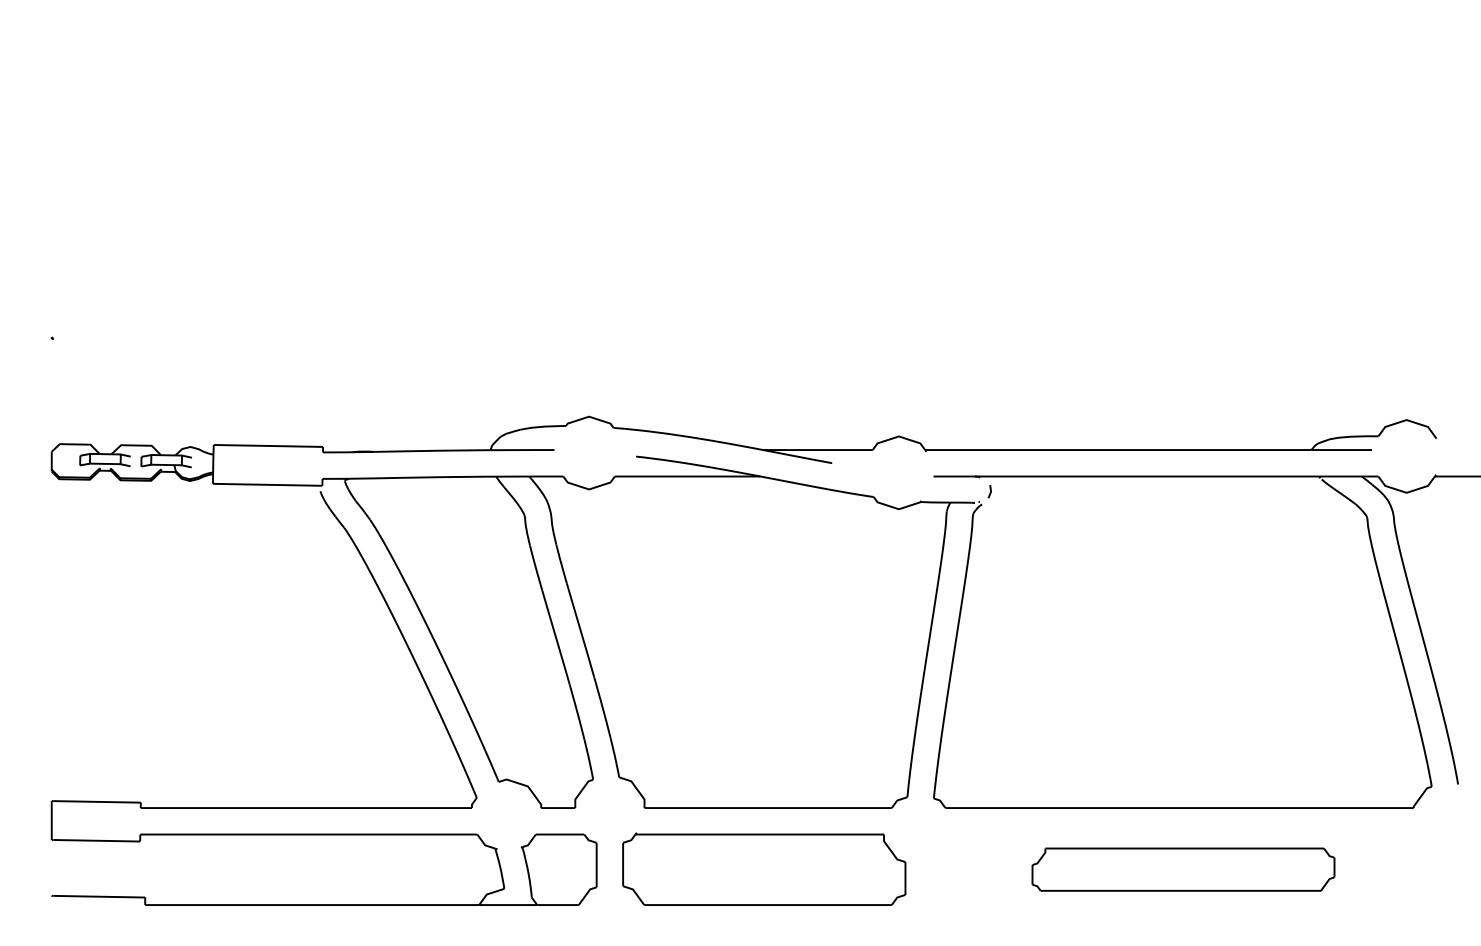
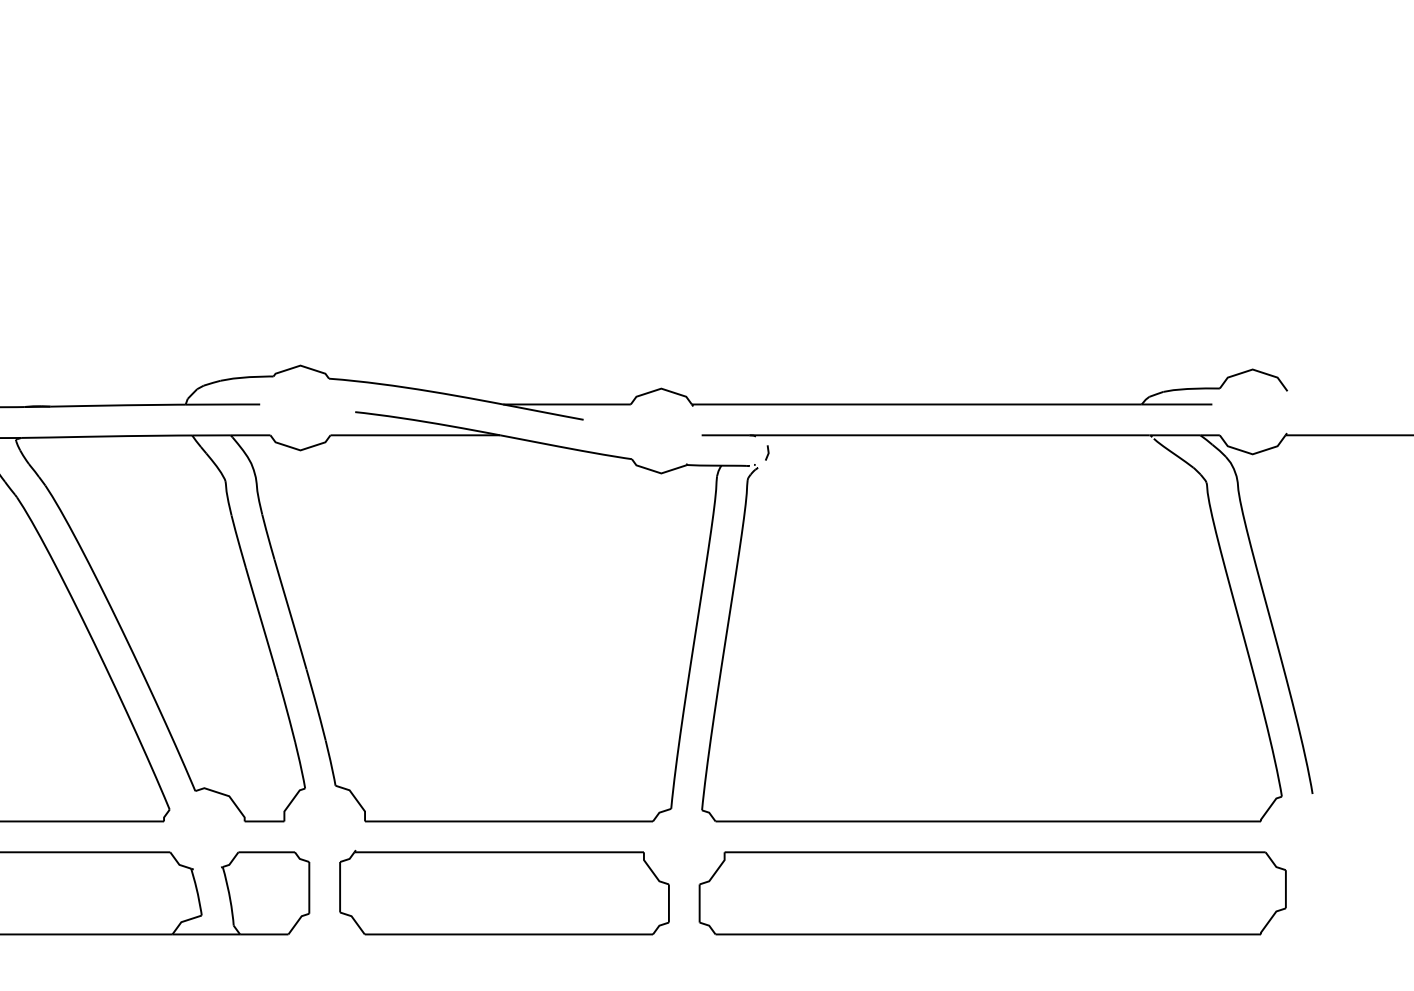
part: (1183, 869) -> (992, 893), size x1.67

